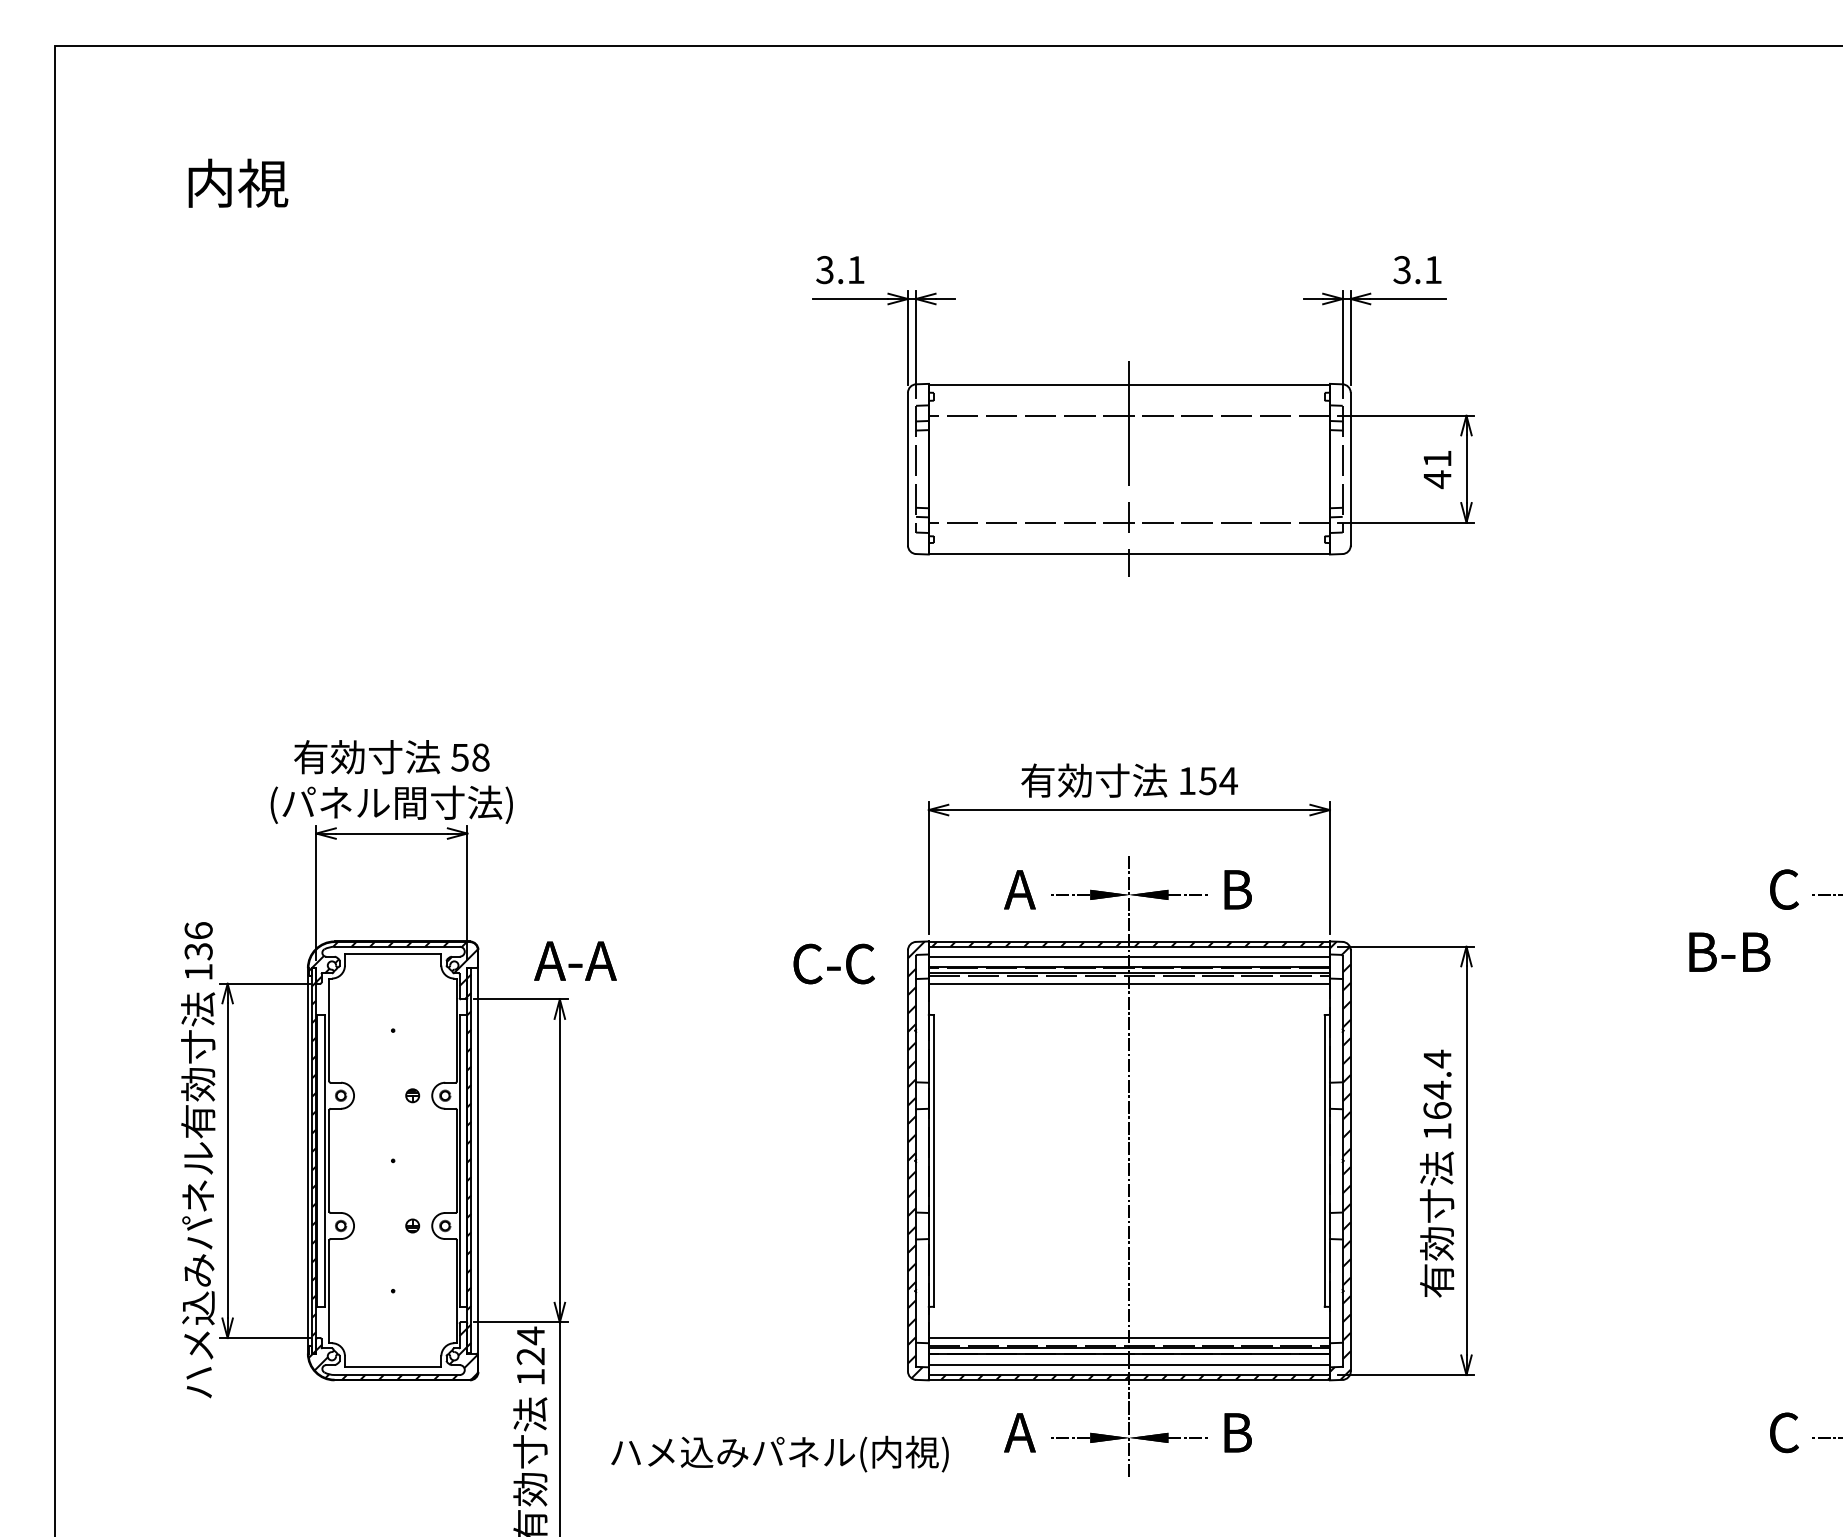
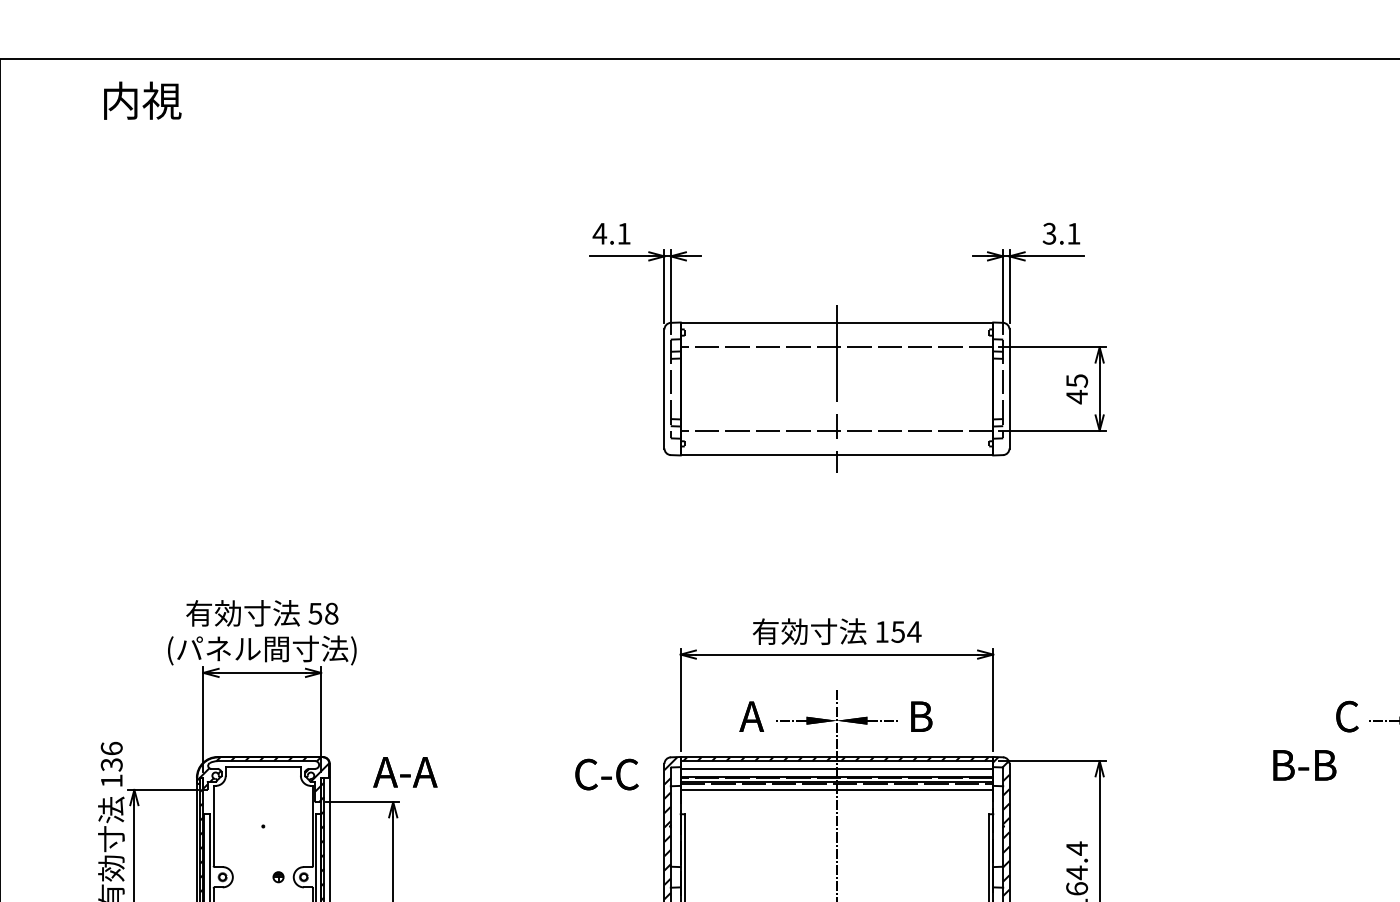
text: (238, 182) -> (142, 100), moved
text: (824, 270) -> (599, 234), 3.1 -> 4.1
text: (1437, 458) -> (1077, 380), 41 -> 45

